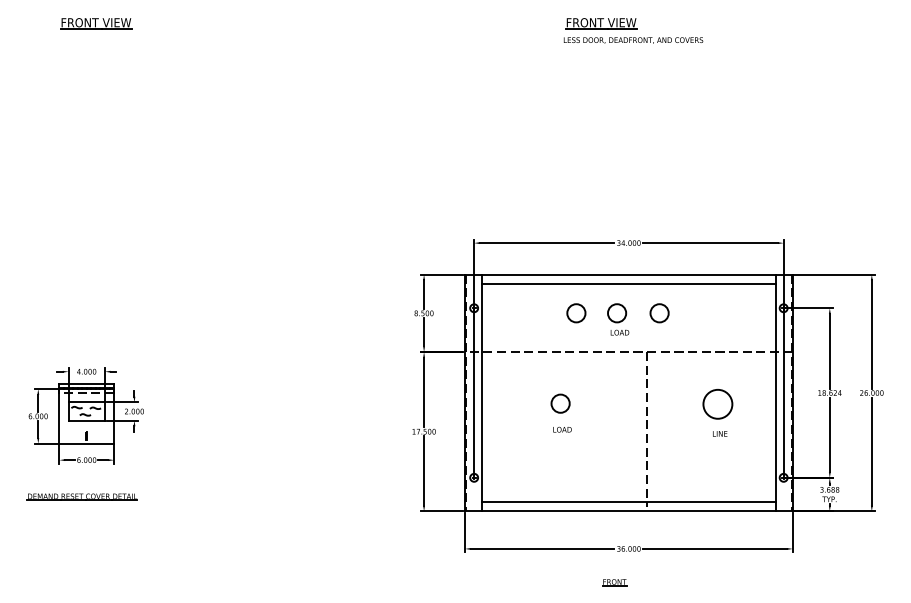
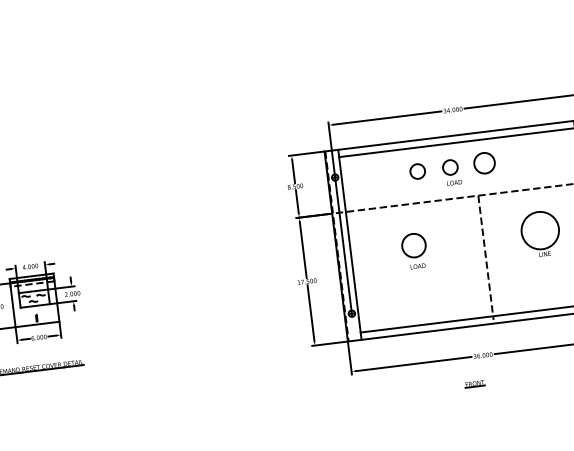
circle: (659, 313) -> (484, 163), size x1.4
circle: (560, 403) -> (413, 245), size x1.6
circle: (717, 403) -> (539, 230), size x1.6

